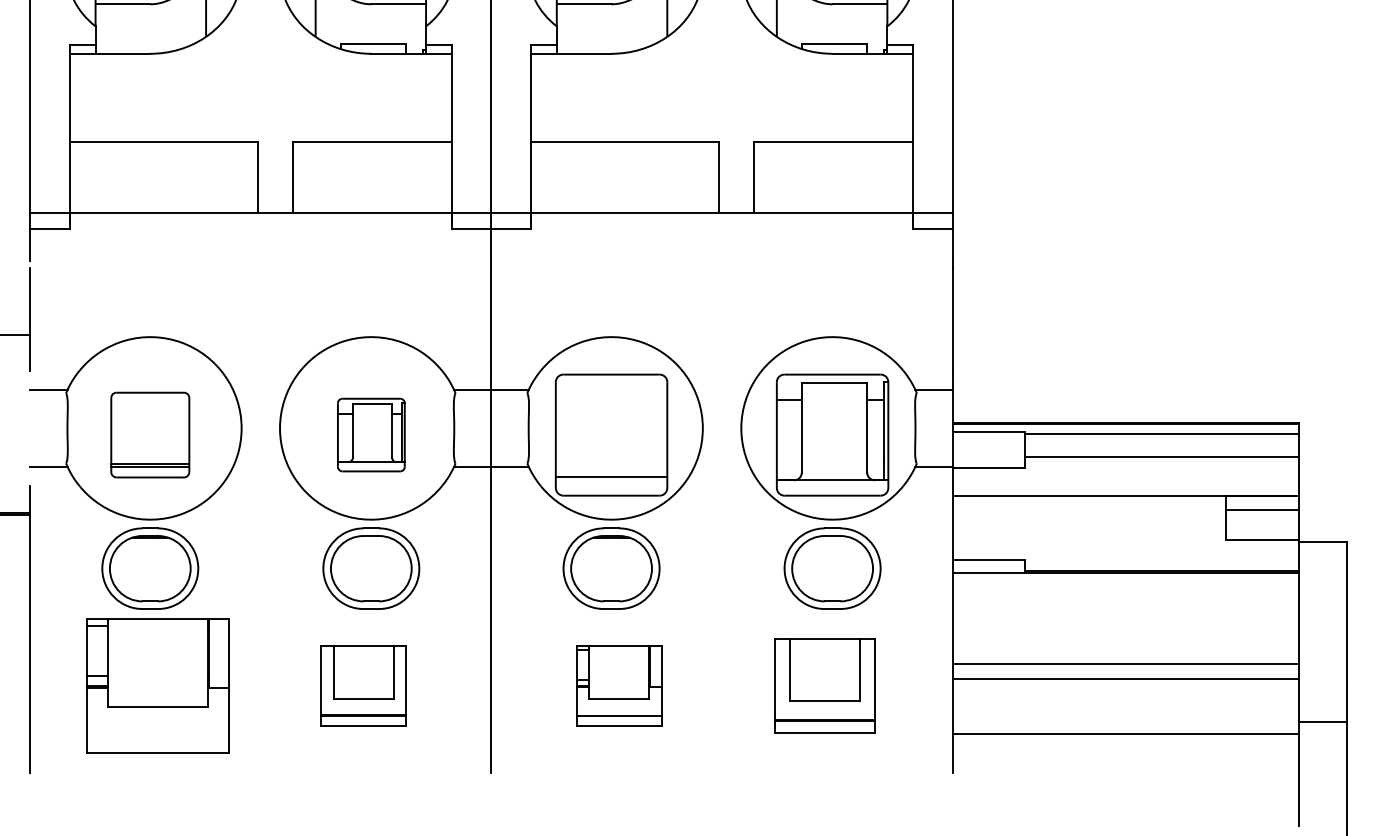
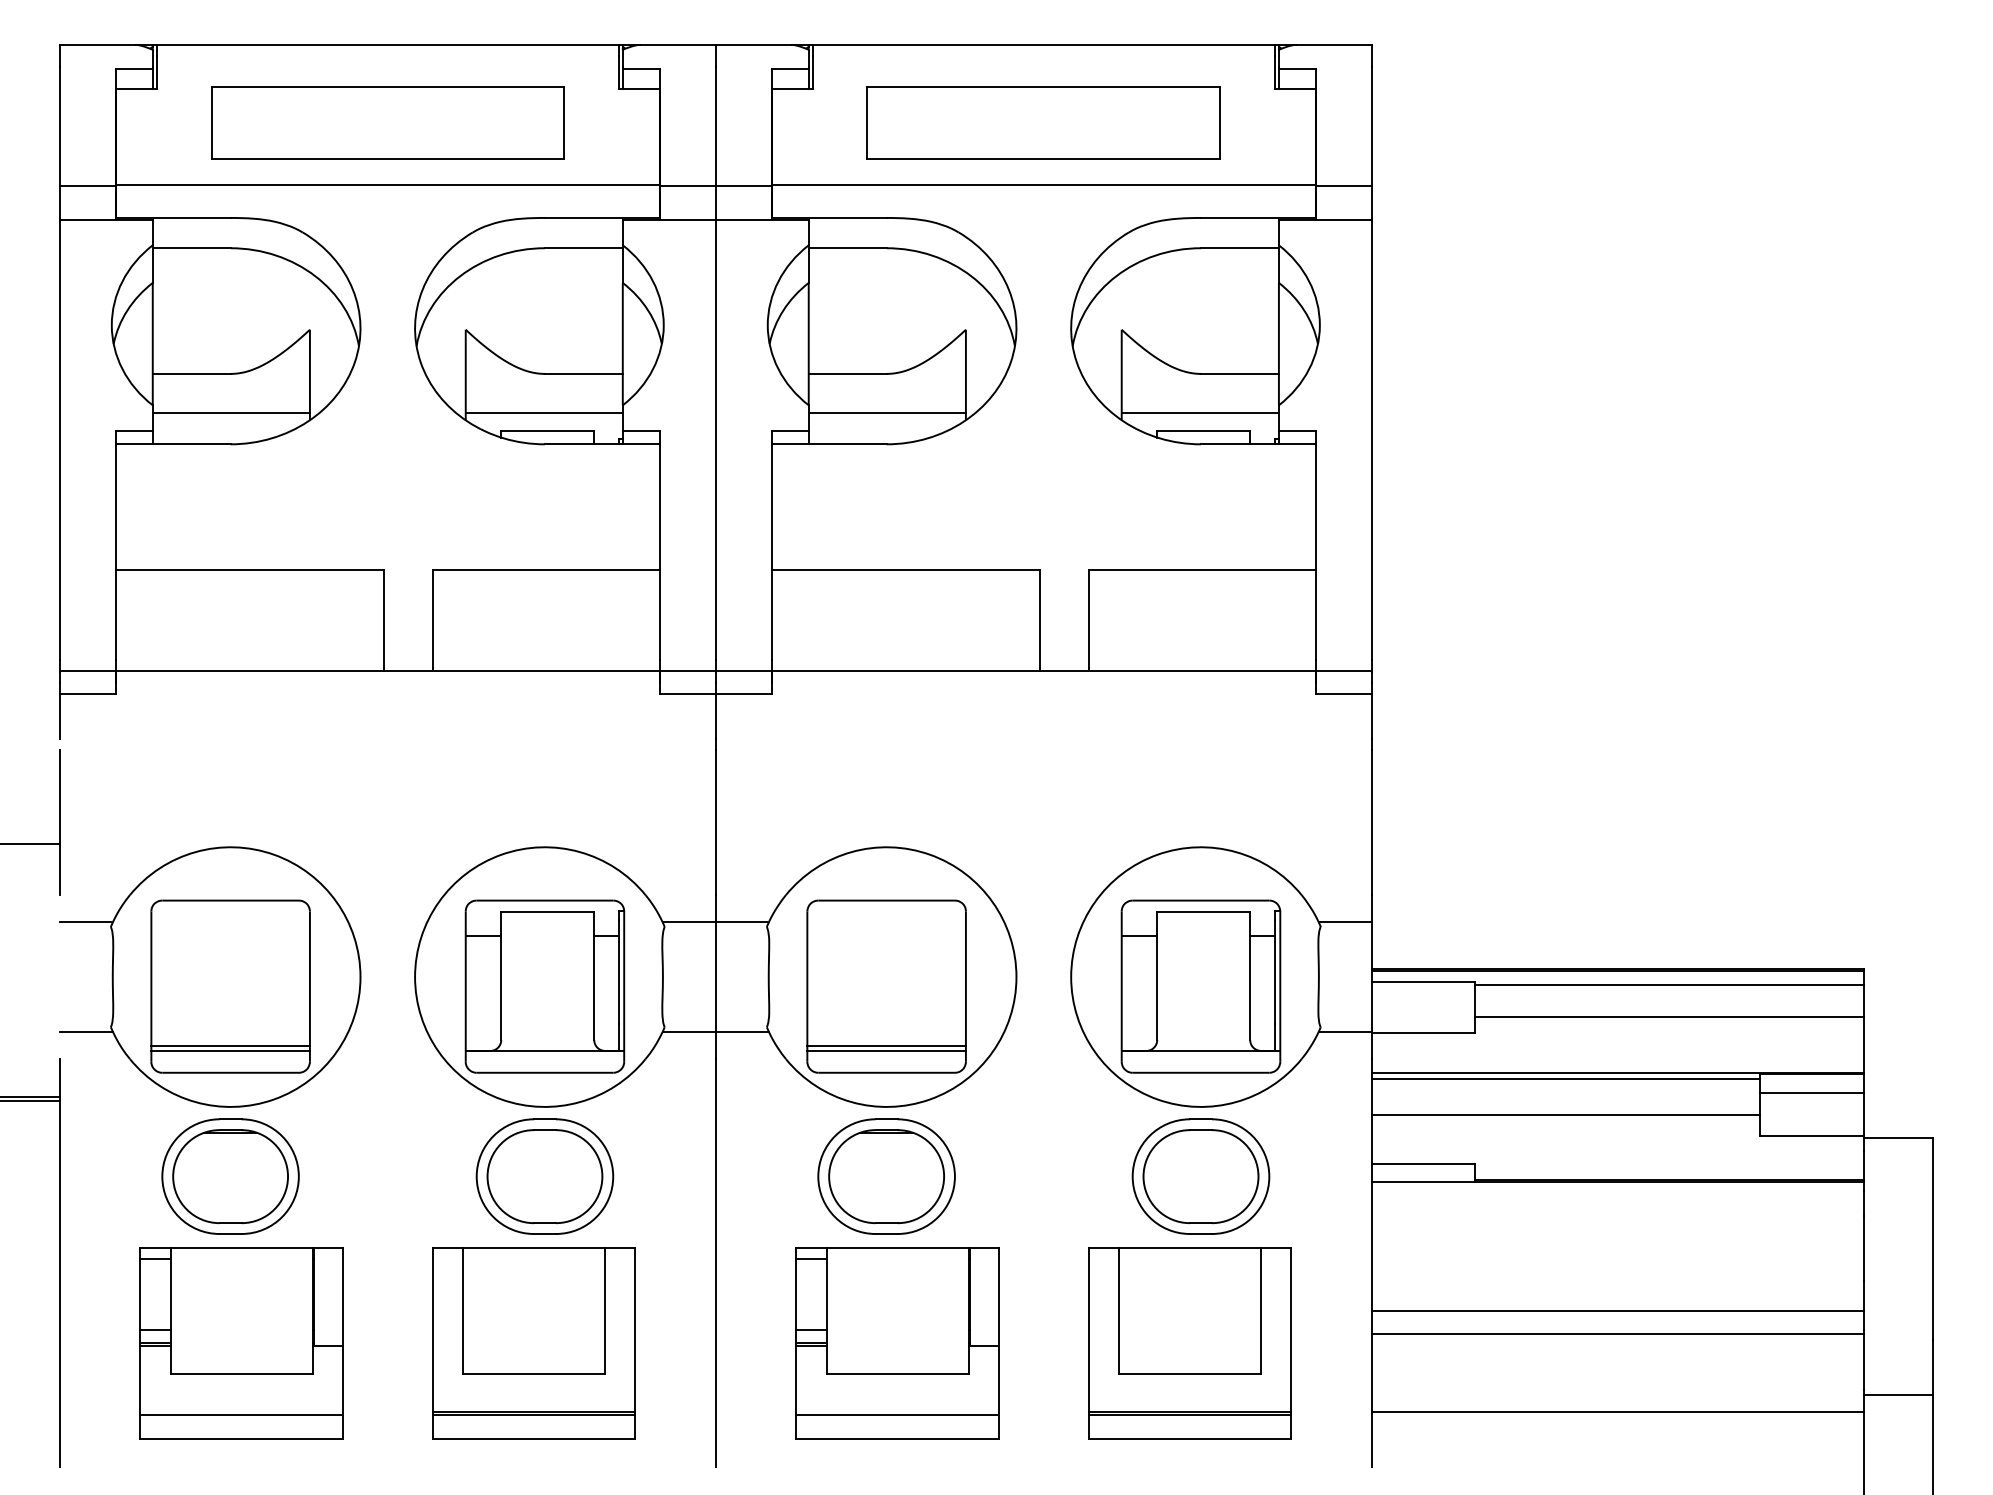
line: (150, 32) -> (230, 413), added
line: (370, 32) -> (543, 413), added
line: (611, 32) -> (886, 413), added
line: (831, 32) -> (1199, 413), added
part: (150, 435) -> (230, 986), size x1.43
part: (371, 435) -> (544, 986), size x1.67
line: (611, 480) -> (886, 1051), added
line: (1088, 500) -> (1565, 1079), added
line: (1088, 525) -> (1565, 1115), added
part: (363, 686) -> (533, 1343), size x1.67
part: (619, 686) -> (897, 1343), size x1.67
part: (824, 686) -> (1189, 1343), size x1.43
line: (157, 735) -> (241, 1414), added

